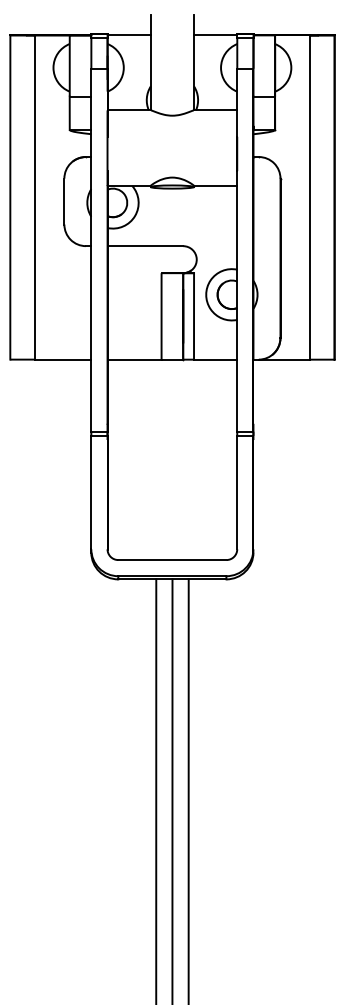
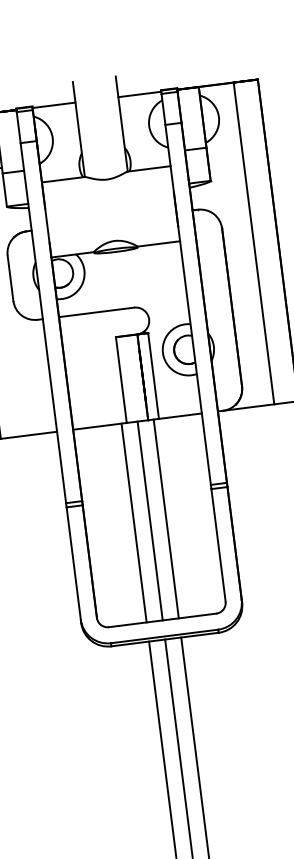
line: (156, 459) -> (134, 522), added
line: (172, 459) -> (150, 520), added
line: (188, 459) -> (166, 518), added

